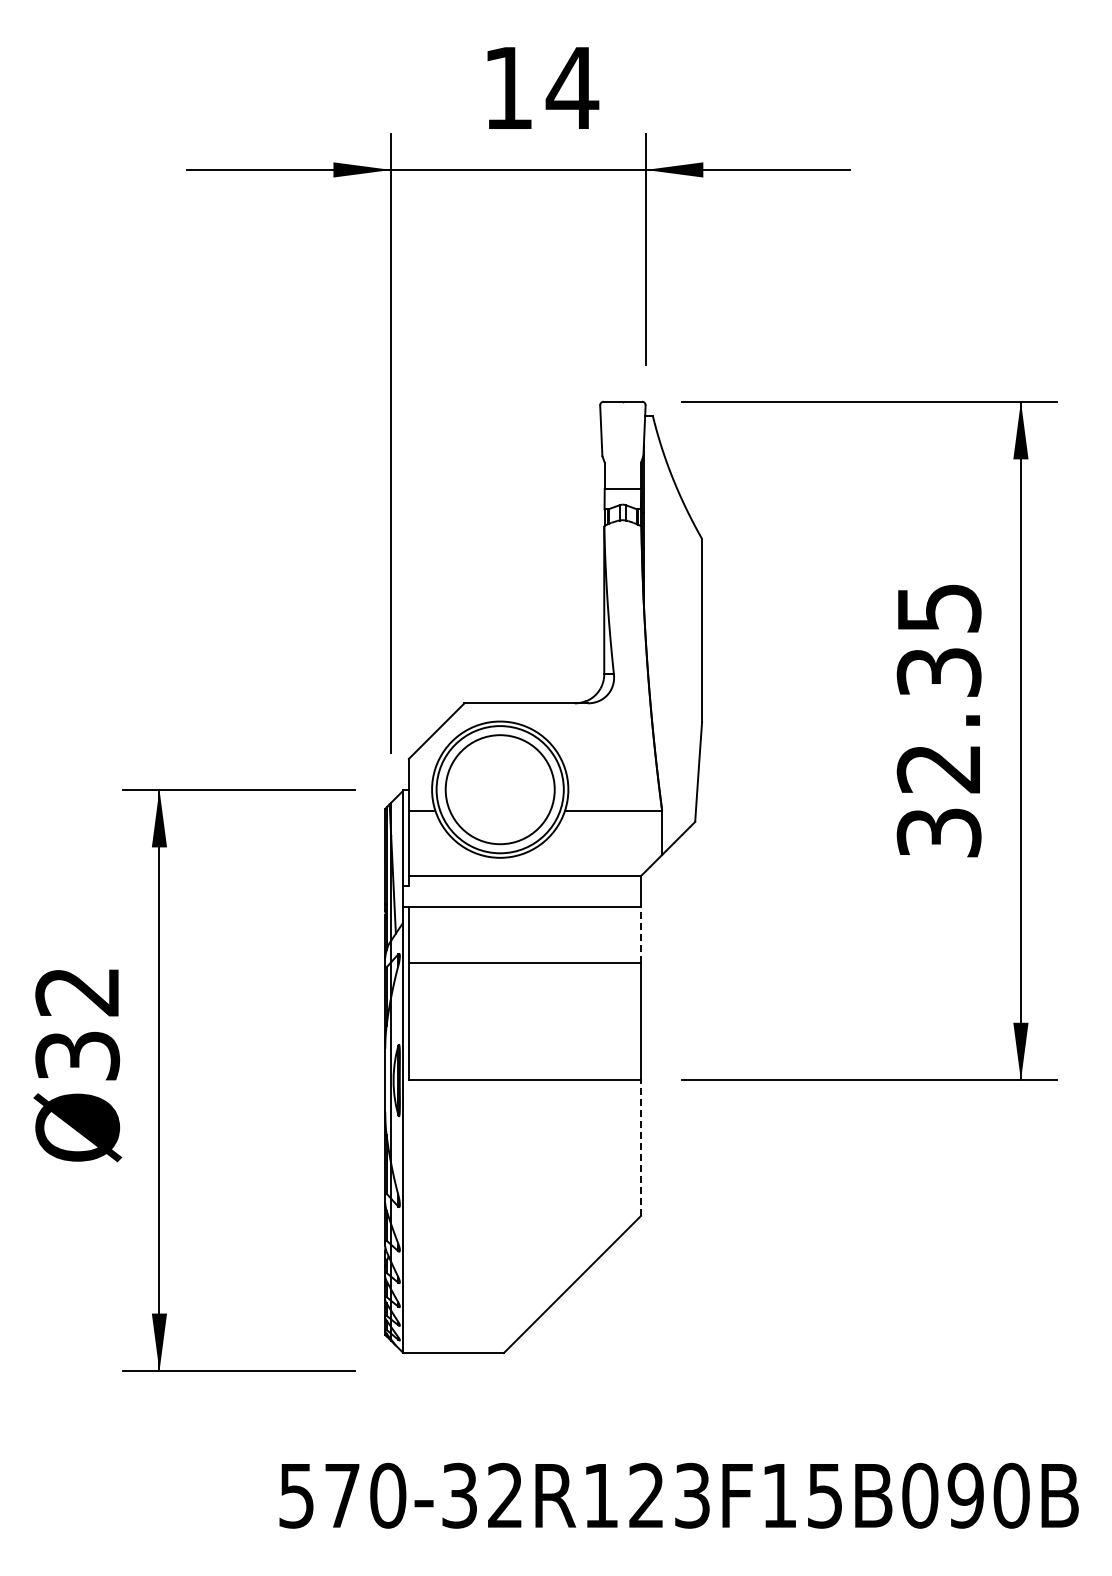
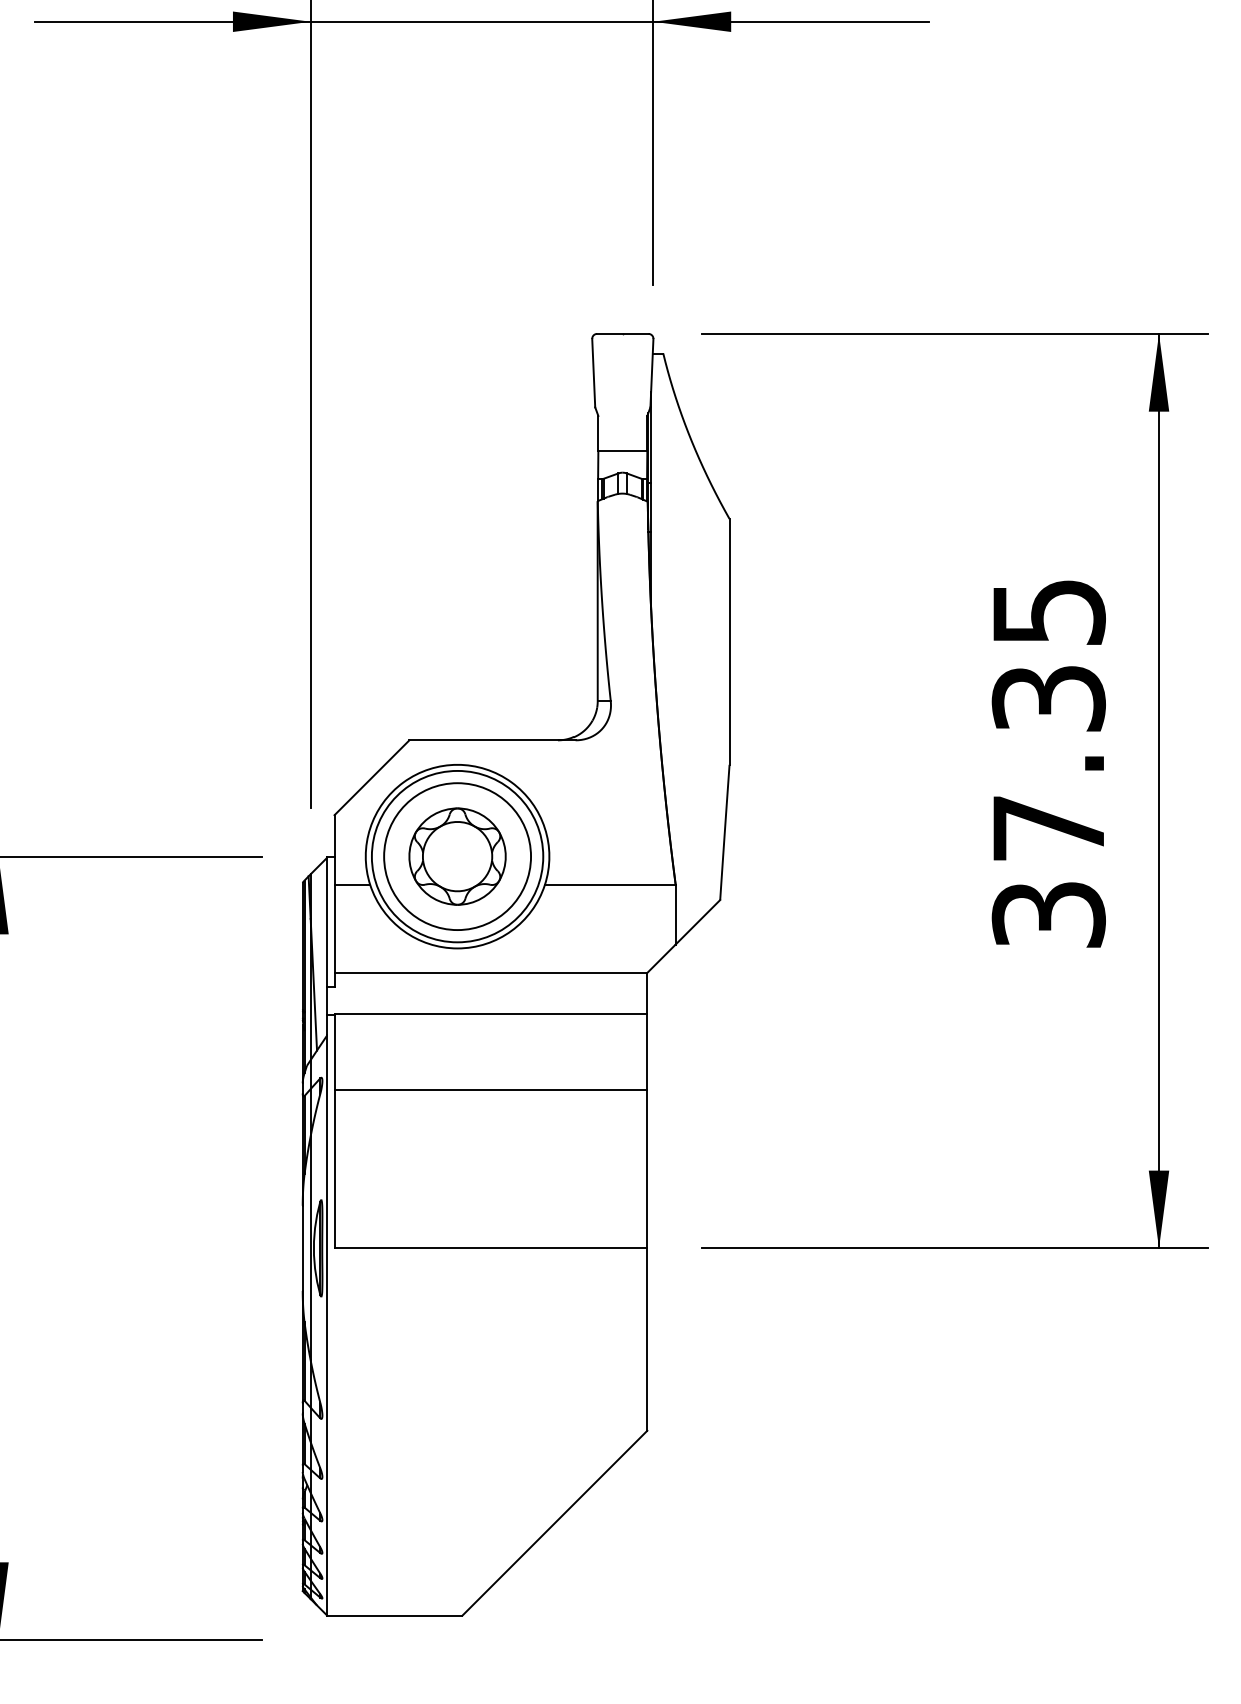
text: (937, 769) -> (1046, 829), 32.35 -> 37.35
part: (499, 789) -> (456, 856), added
line: (641, 934) -> (647, 1051), dashed -> solid
line: (641, 1148) -> (647, 1339), dashed -> solid

